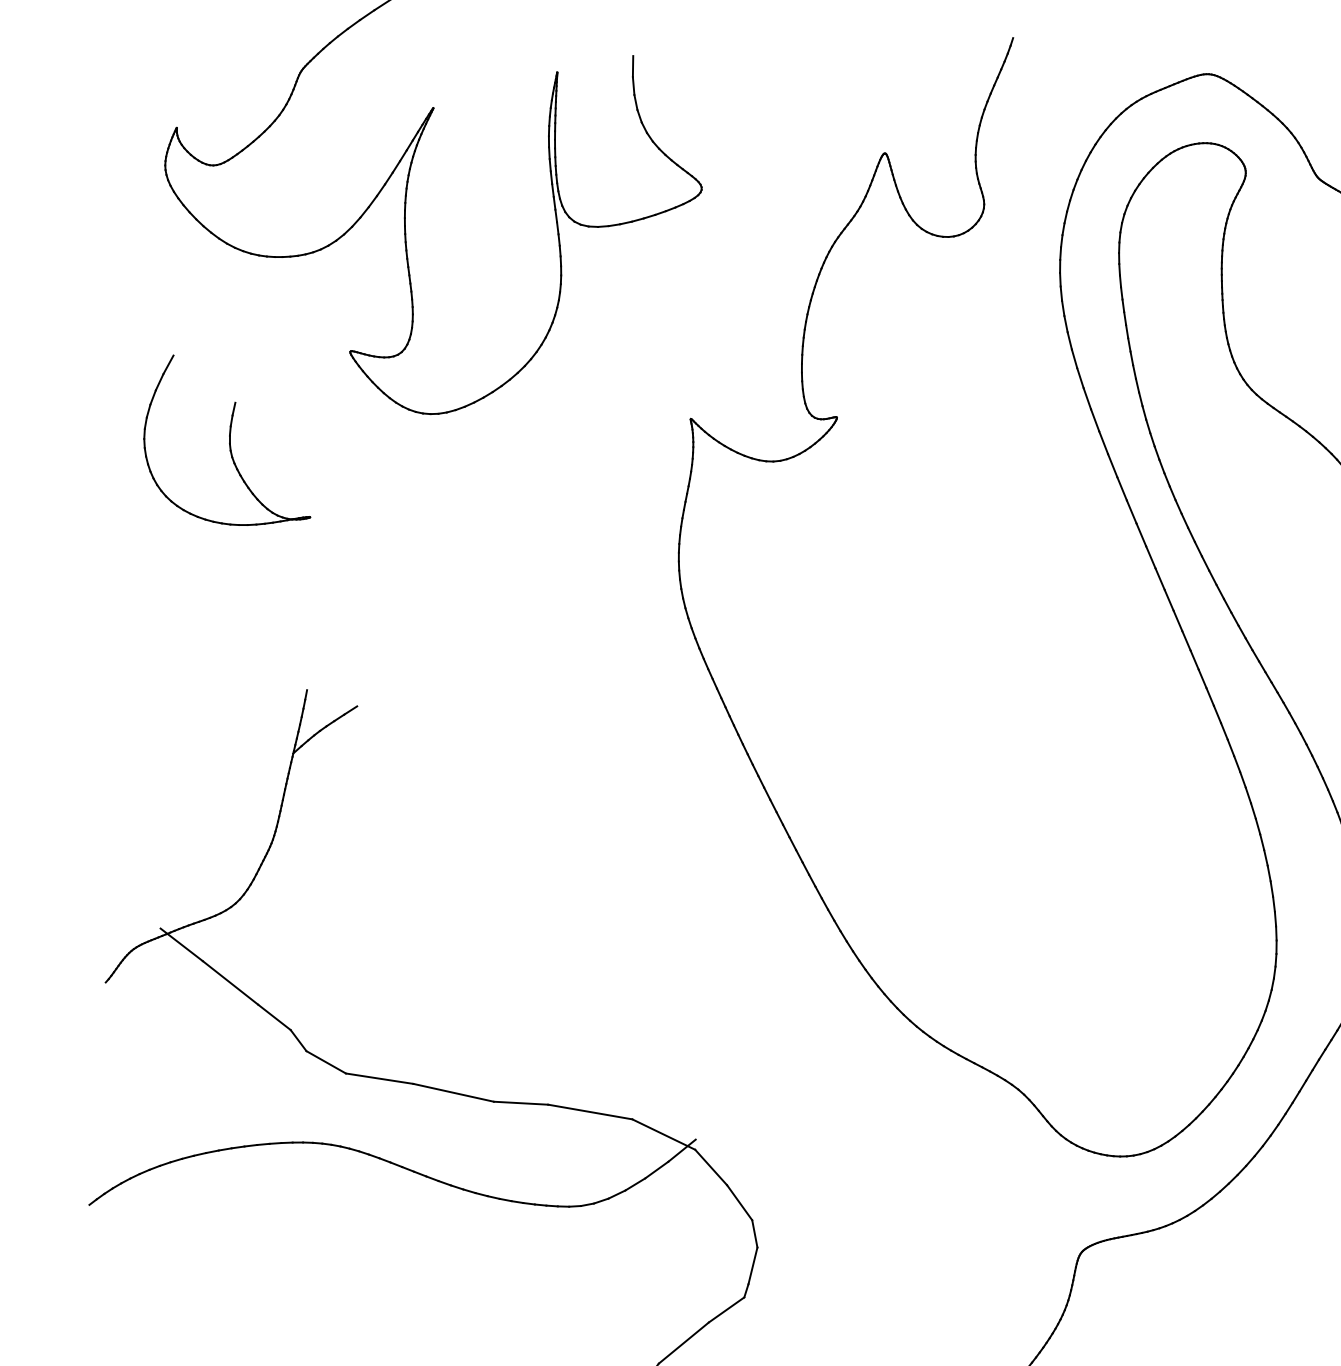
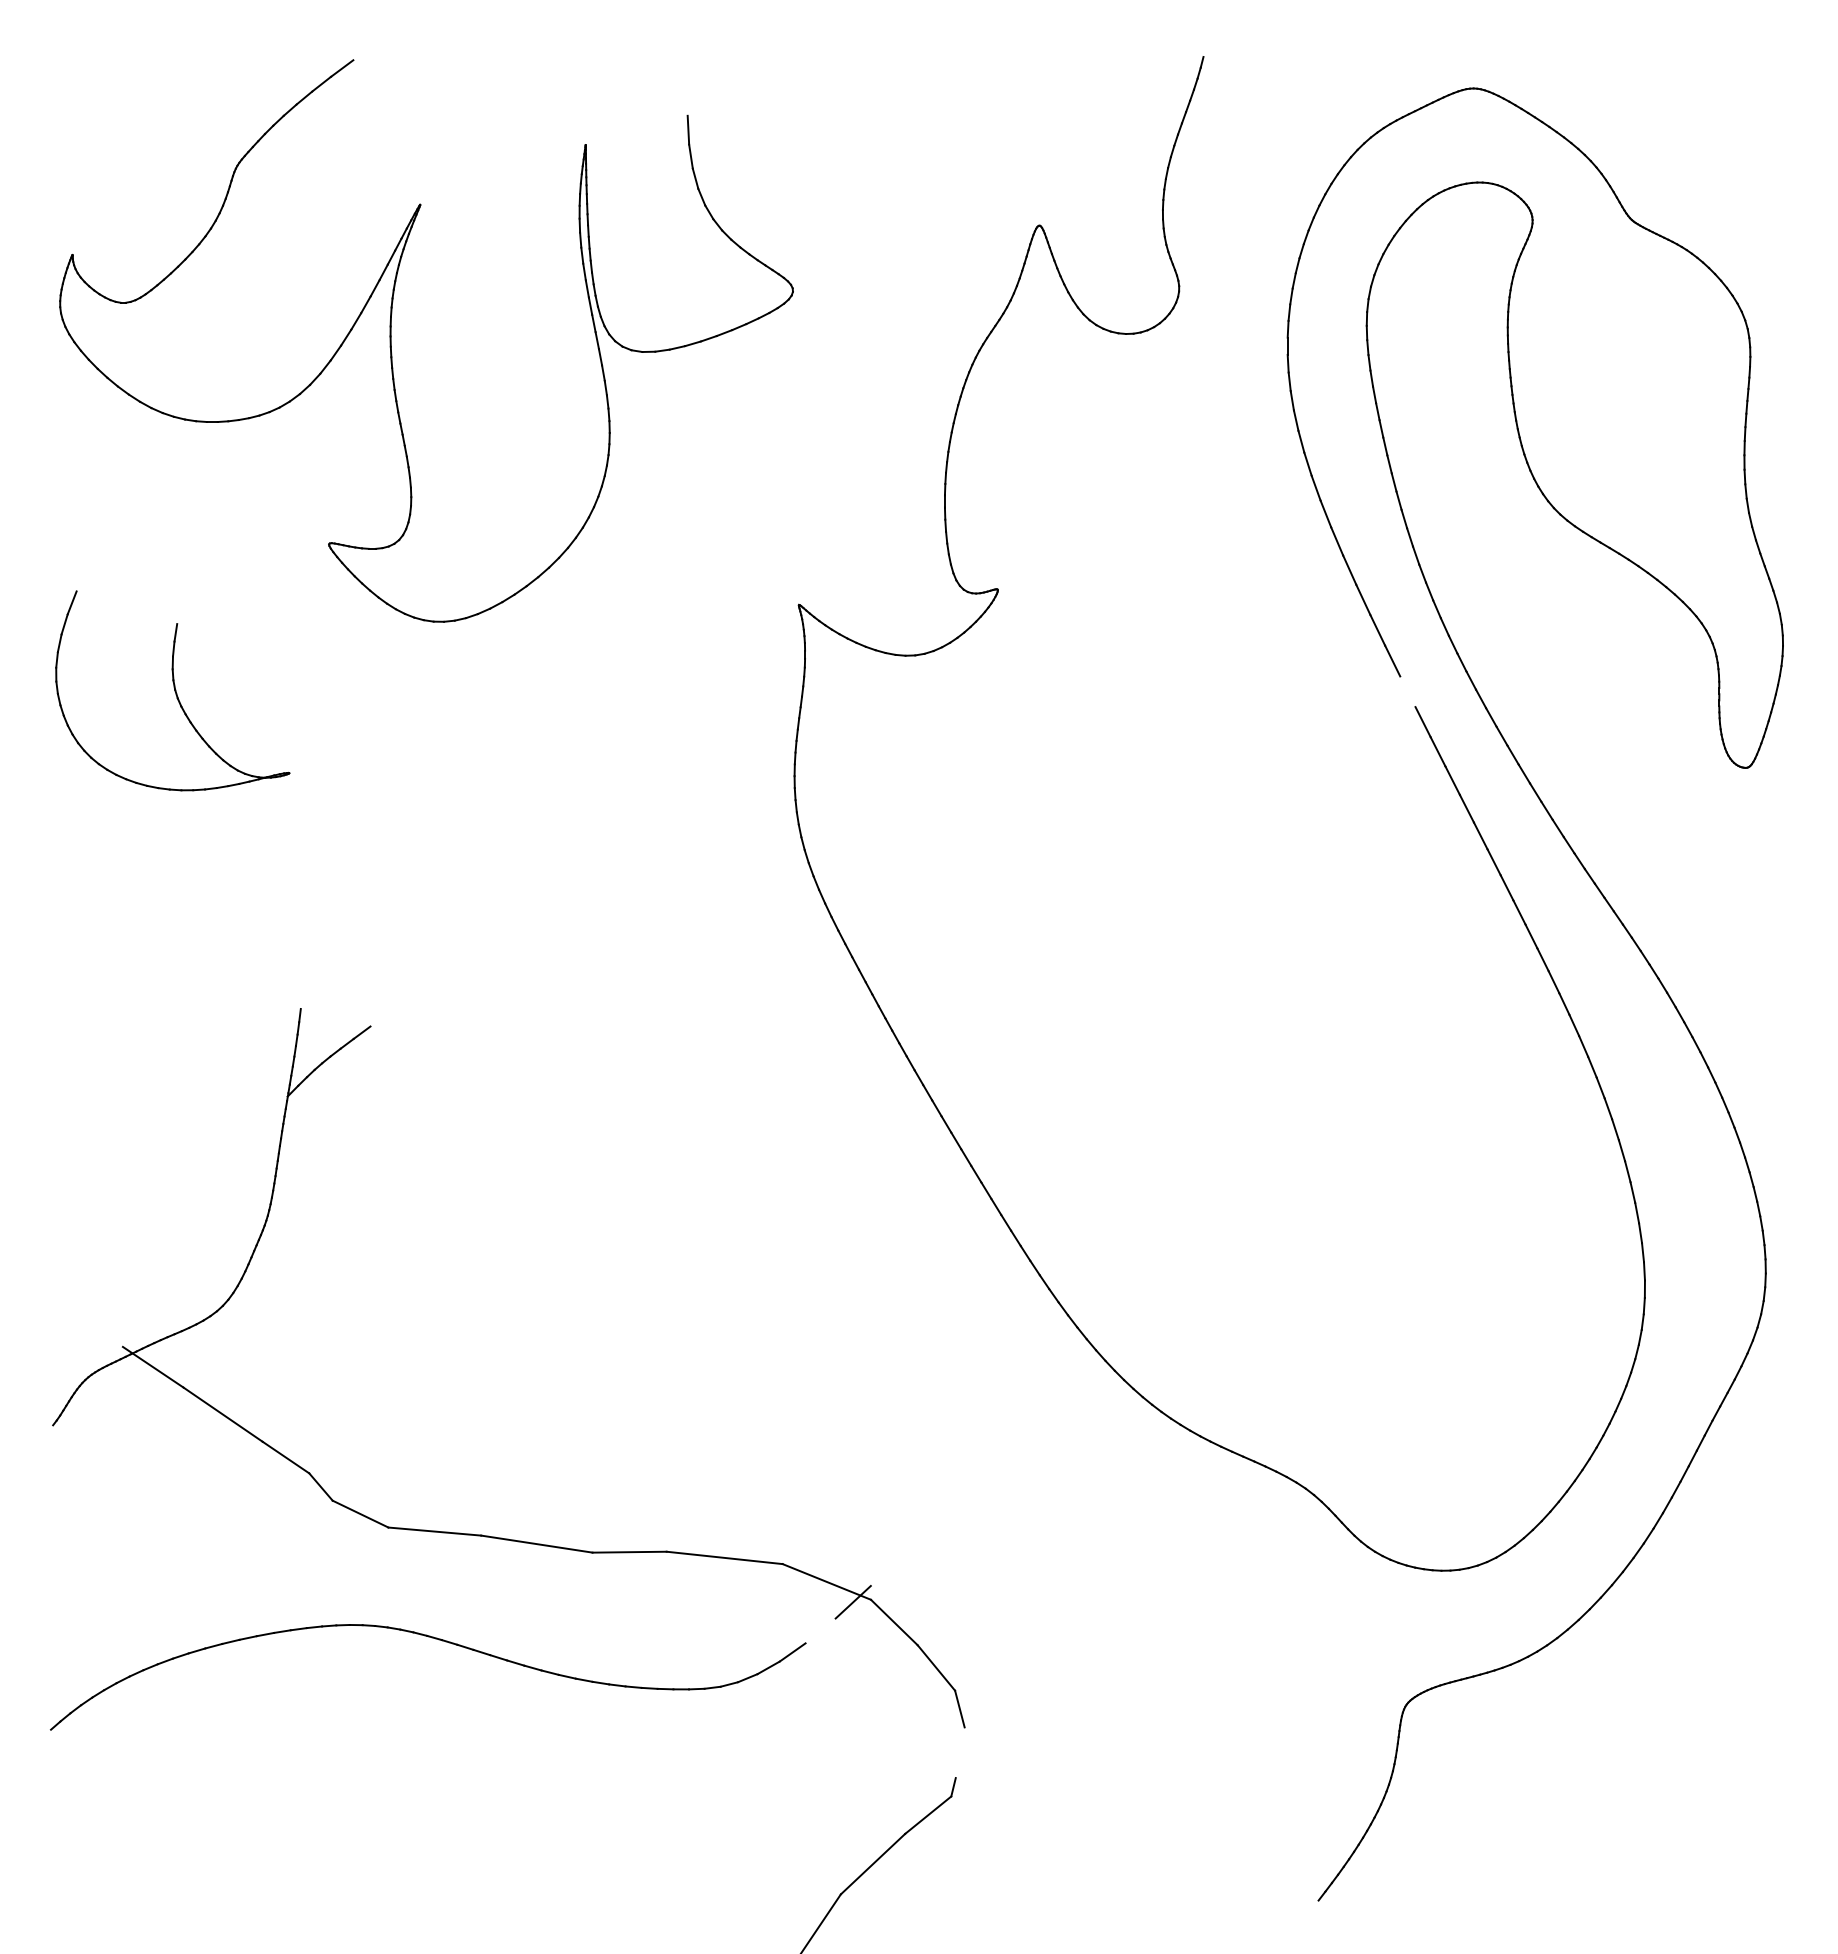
line: (168, 364) -> (82, 578), removed
line: (1131, 511) -> (1407, 691), removed
line: (656, 1169) -> (820, 1630), removed
line: (752, 1265) -> (959, 1752), removed

